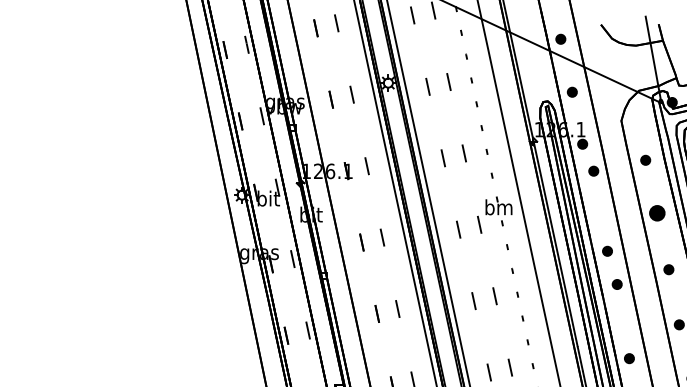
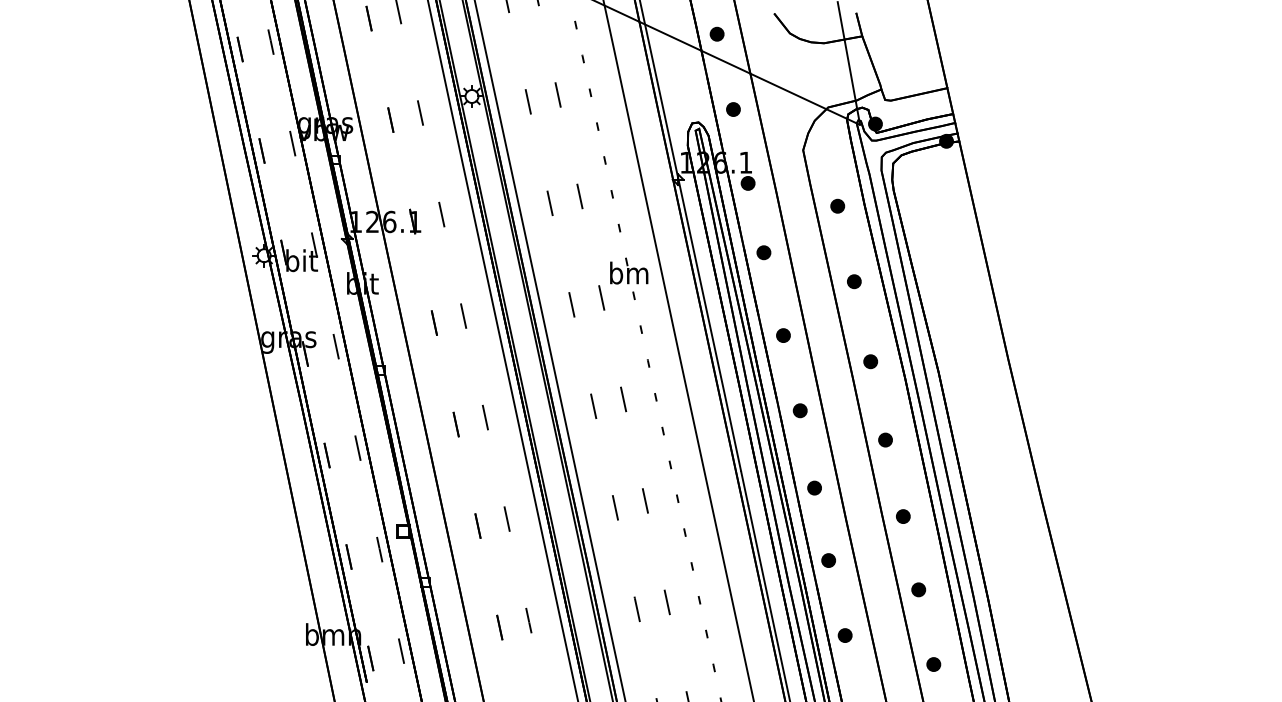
part: (593, 171) -> (763, 252), moved
part: (657, 213) -> (854, 281), size x0.62
part: (616, 284) -> (799, 410), moved

